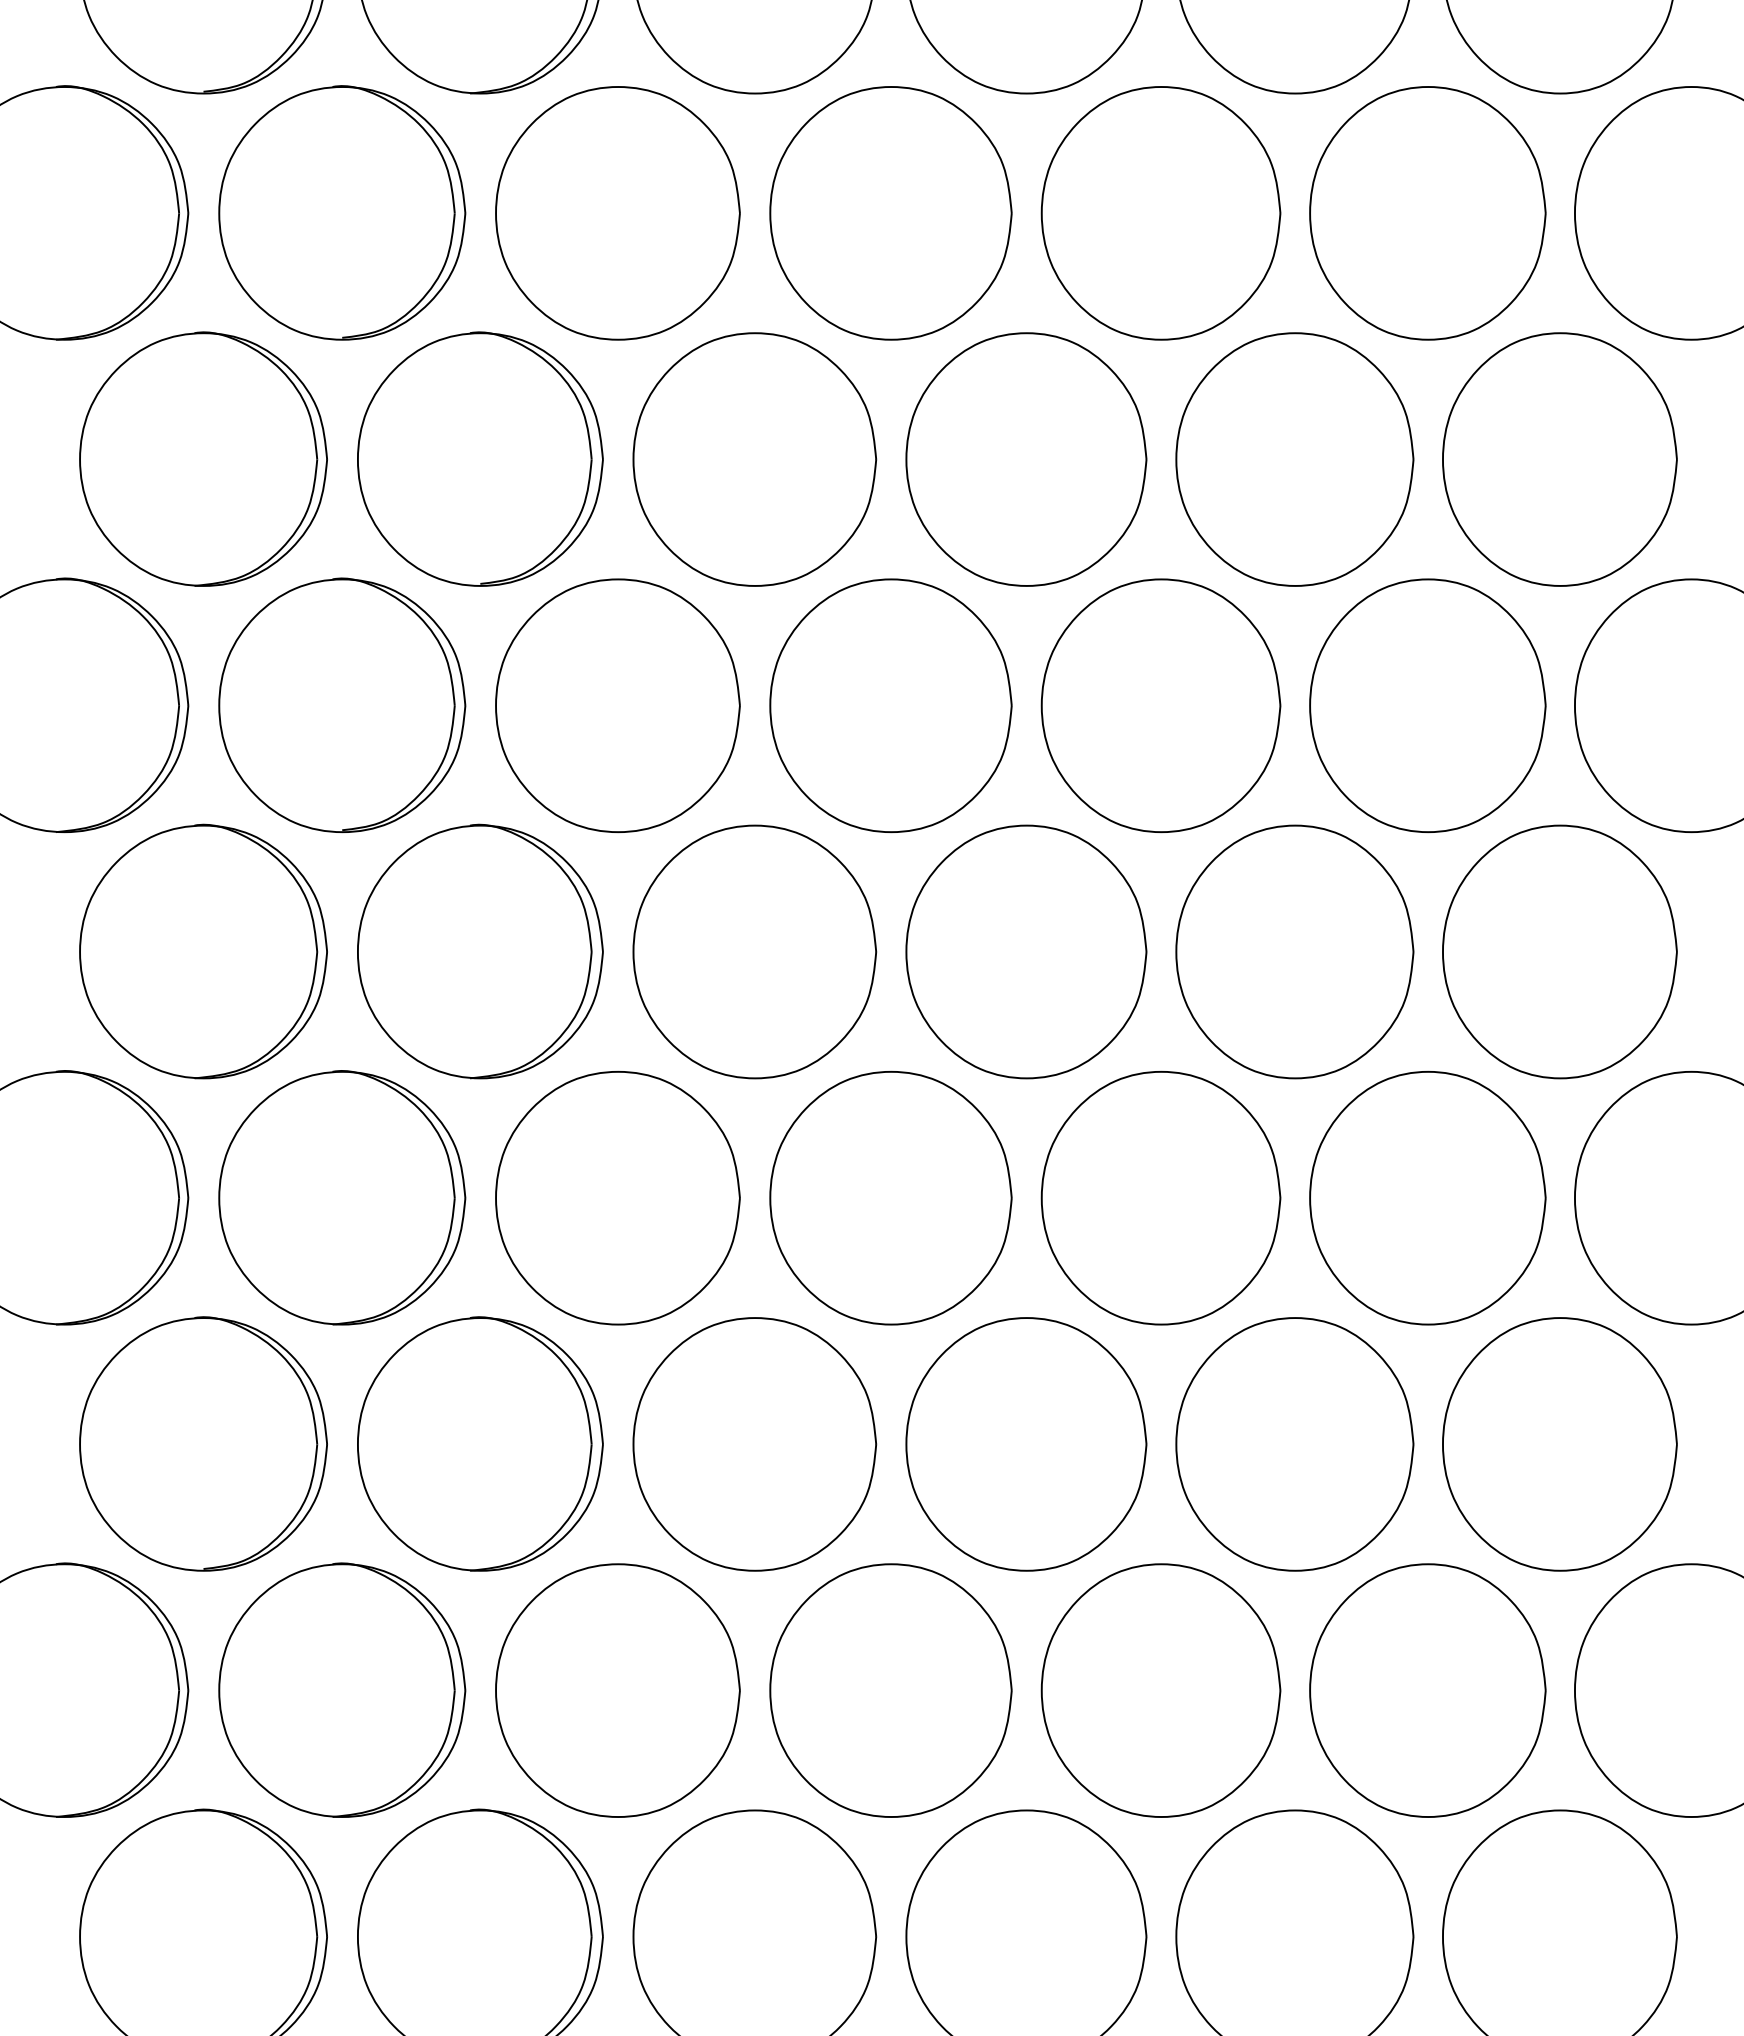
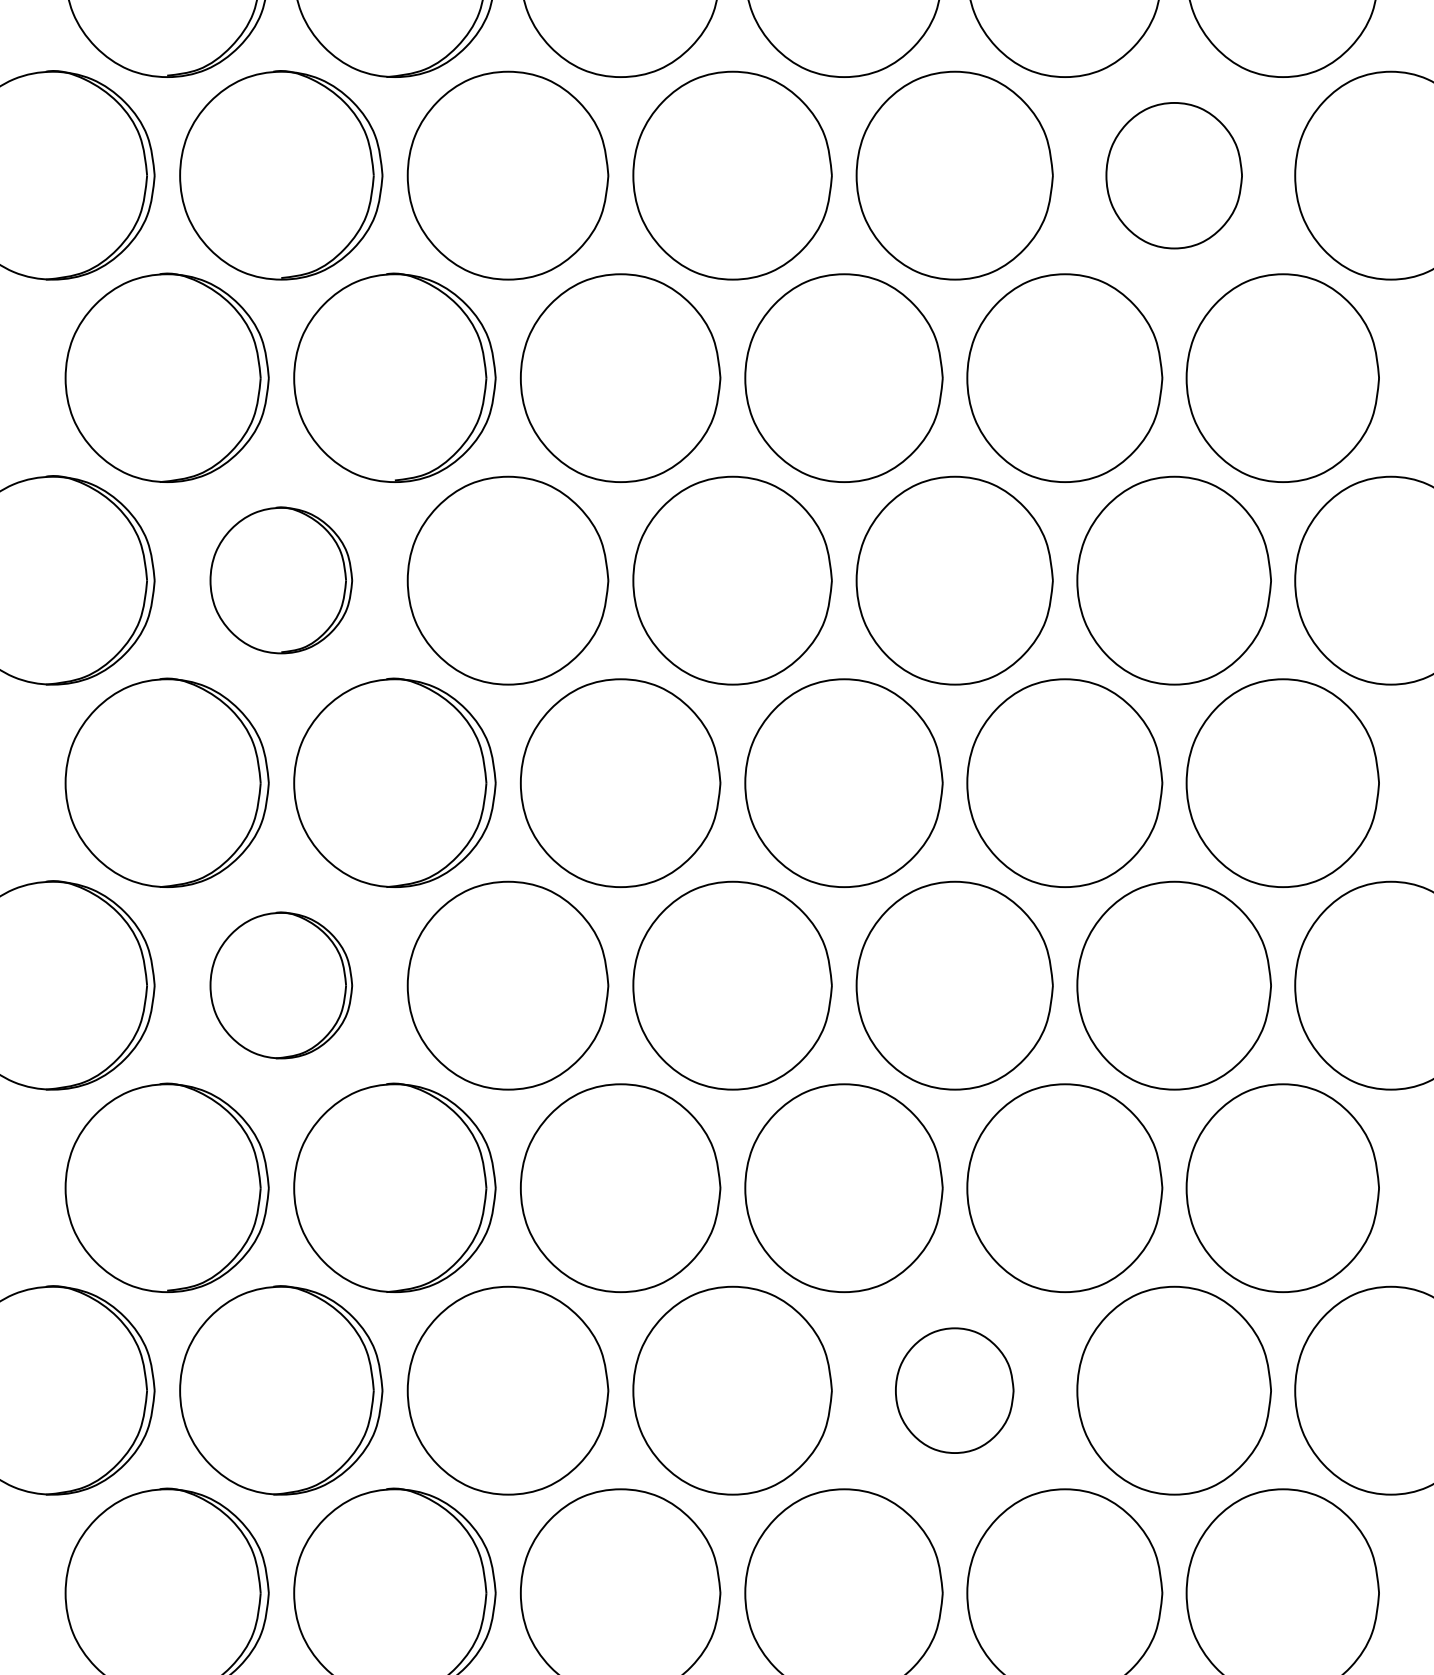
part: (1427, 213) -> (1173, 175), size x0.7
part: (342, 705) -> (281, 580), size x0.7
part: (342, 1197) -> (281, 985), size x0.7
part: (1160, 1690) -> (954, 1390), size x0.6

